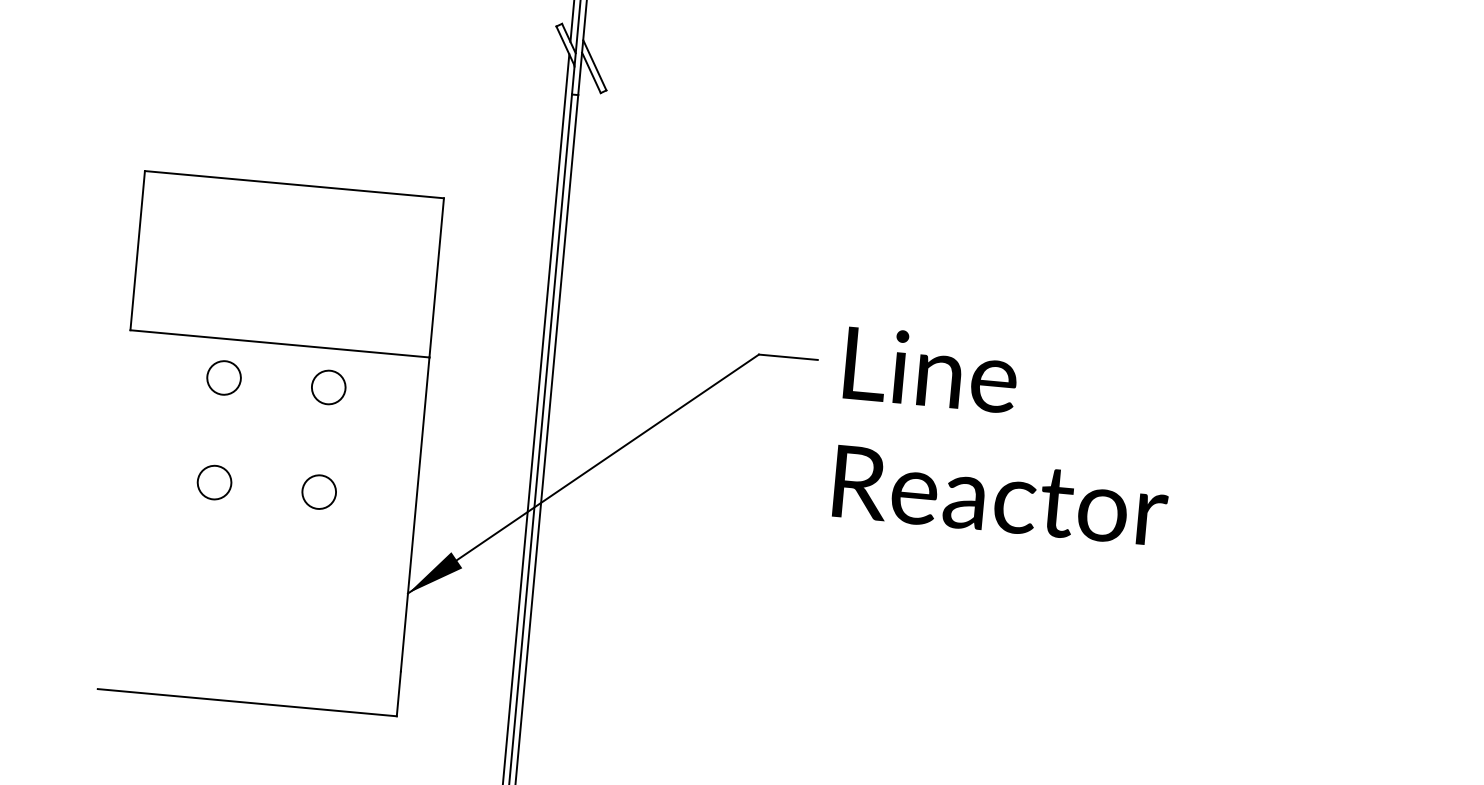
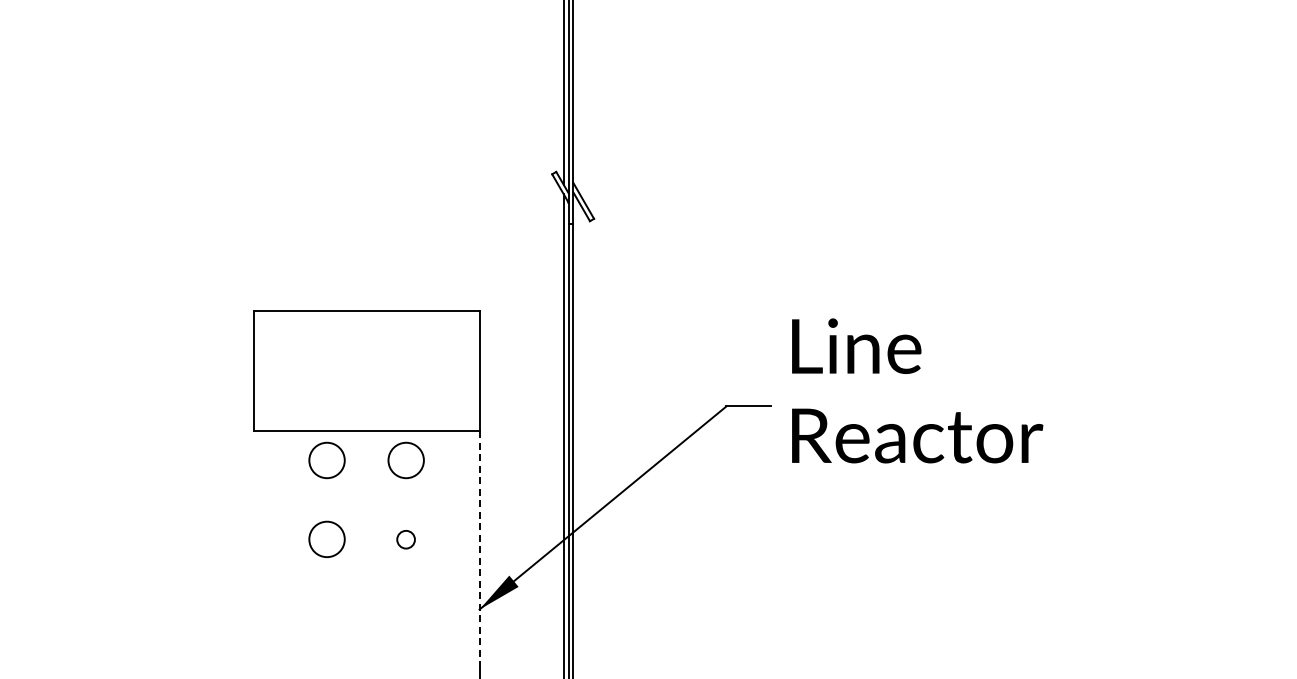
circle: (223, 377) -> (326, 460), size x1.4
circle: (327, 387) -> (405, 460), size x1.4
text: (1006, 435) -> (917, 390), moved
circle: (213, 482) -> (326, 539), size x1.4
circle: (318, 491) -> (405, 539), size x0.7
line: (415, 514) -> (479, 549), solid -> dashed

